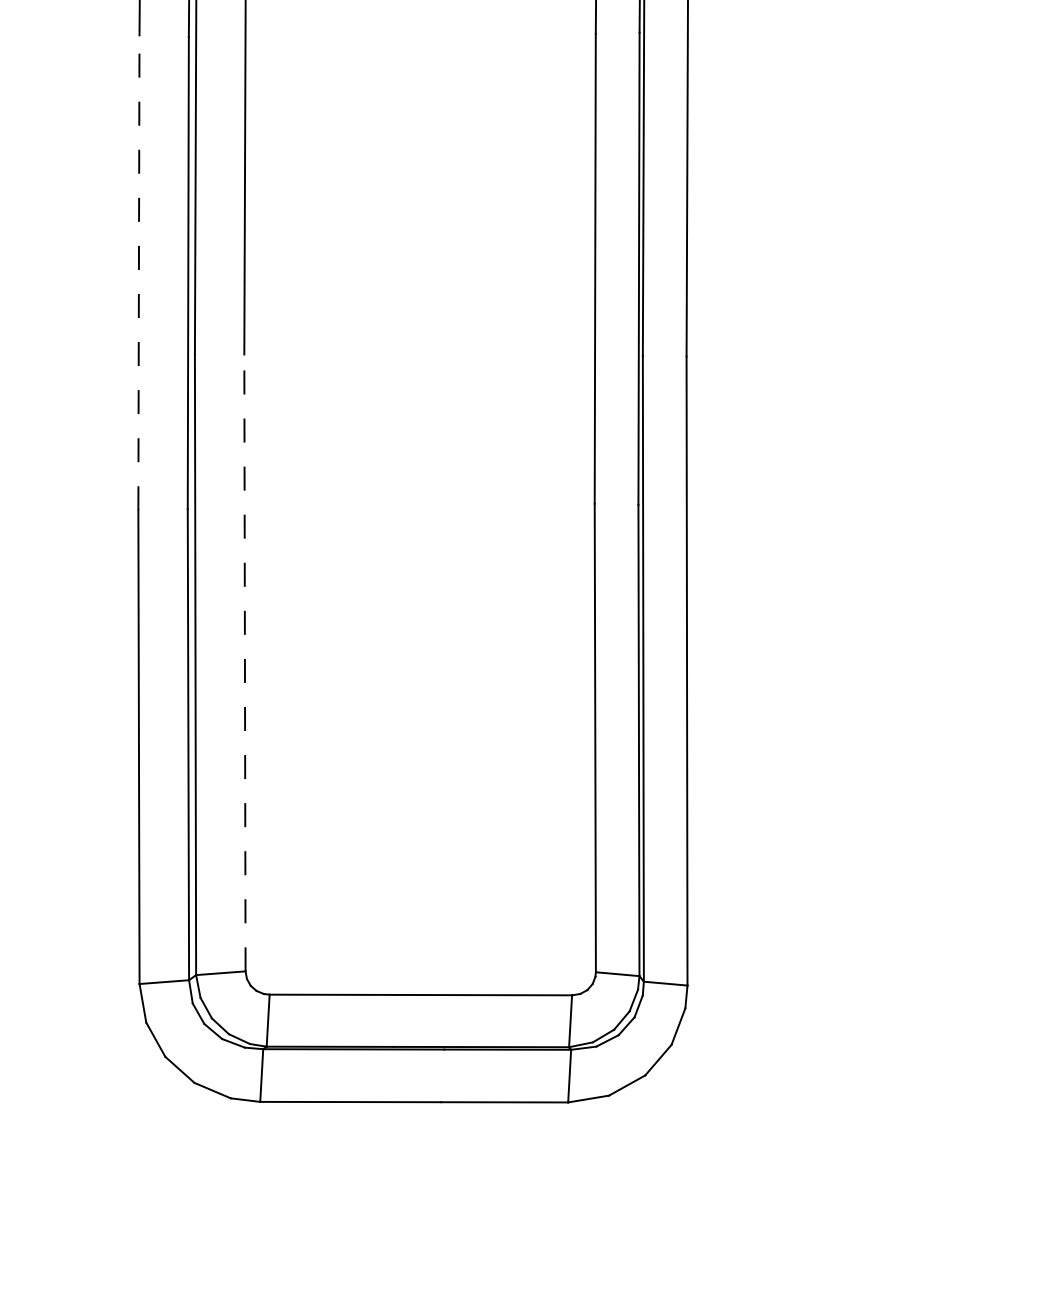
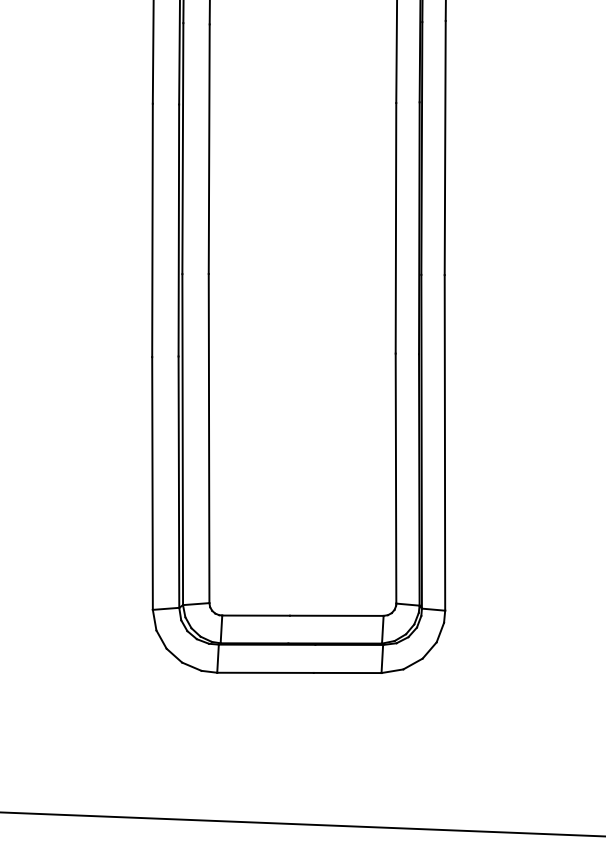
line: (138, 272) -> (152, 230), dashed -> solid
line: (245, 662) -> (209, 438), dashed -> solid

